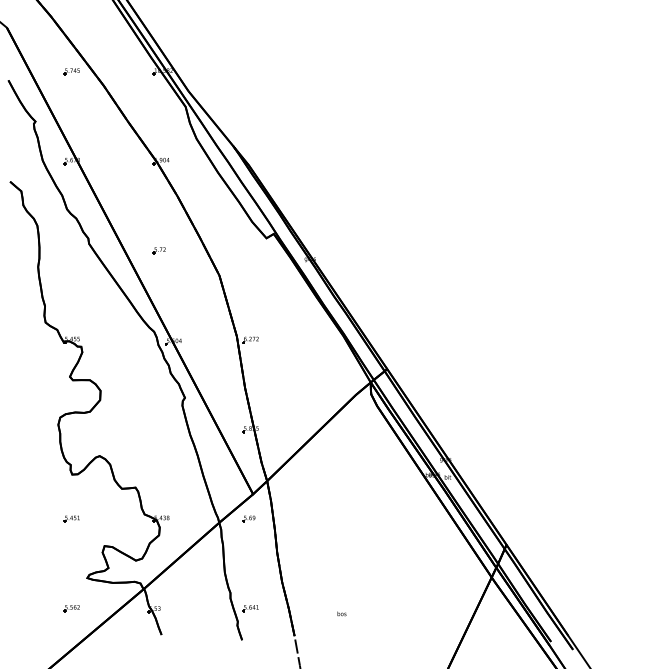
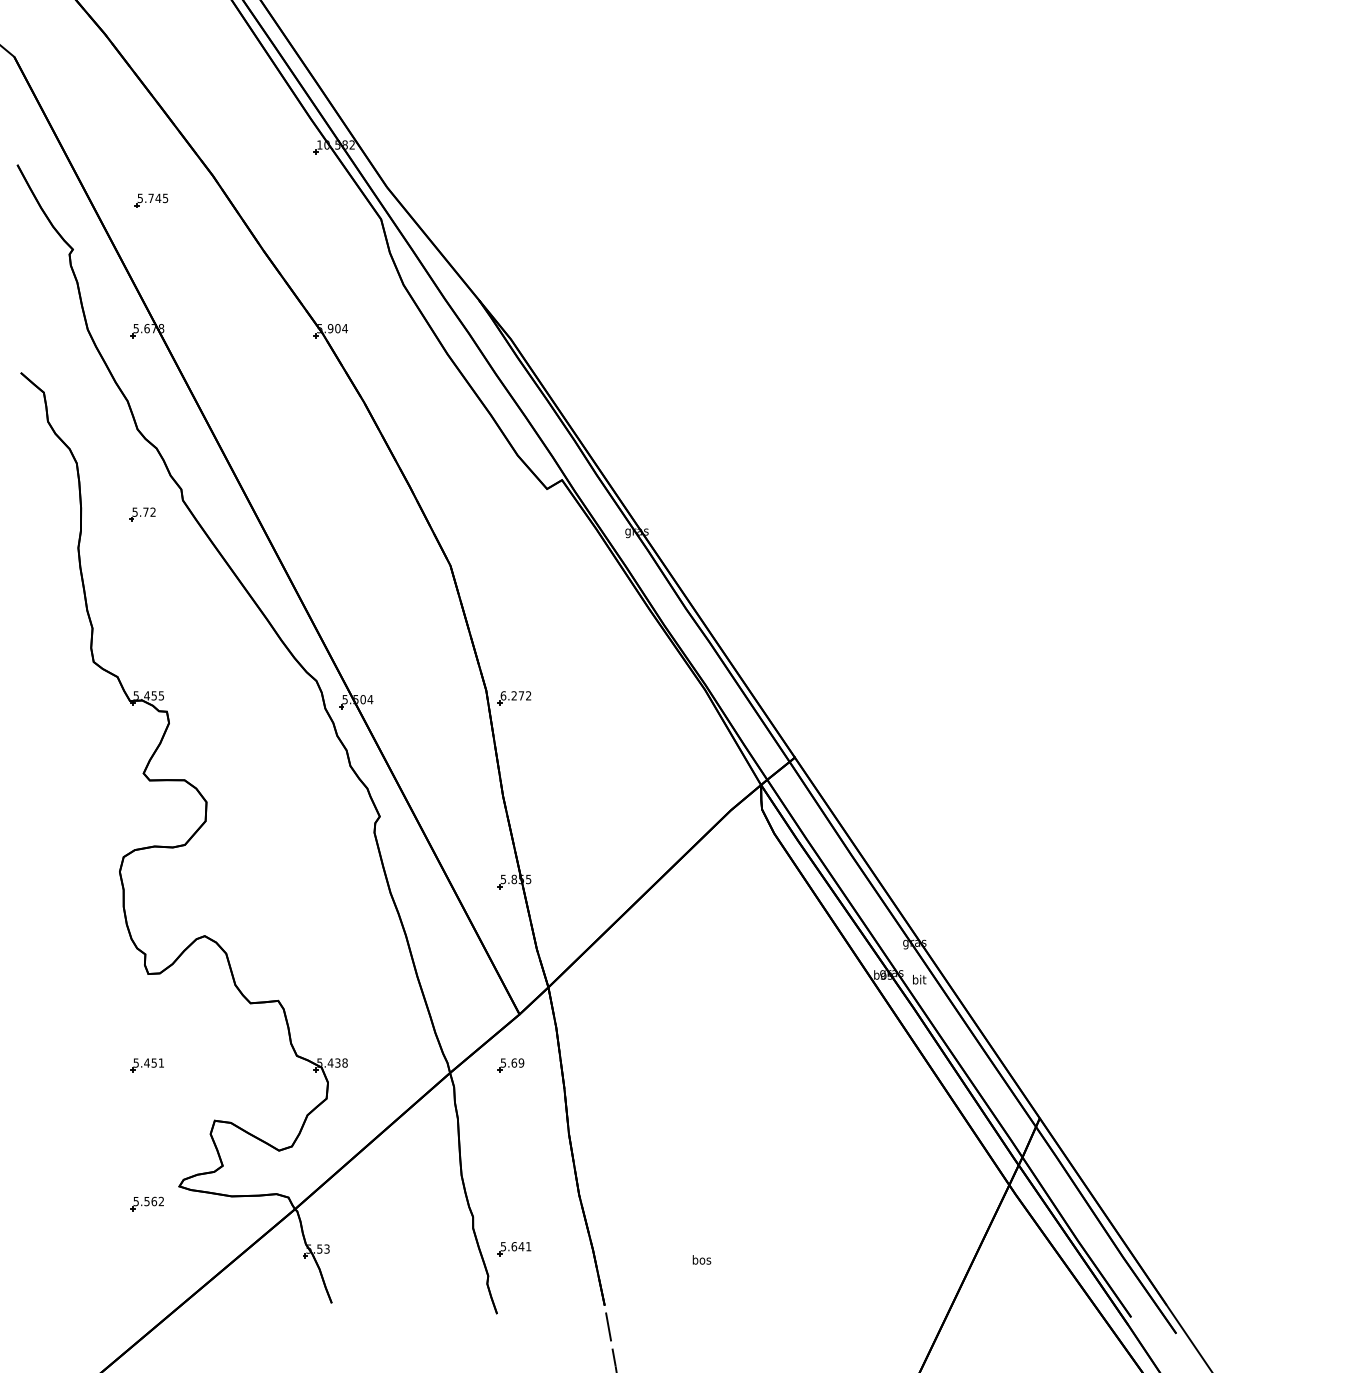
part: (71, 71) -> (150, 200), moved
part: (158, 250) -> (140, 514), moved
part: (71, 608) -> (146, 1203), moved

